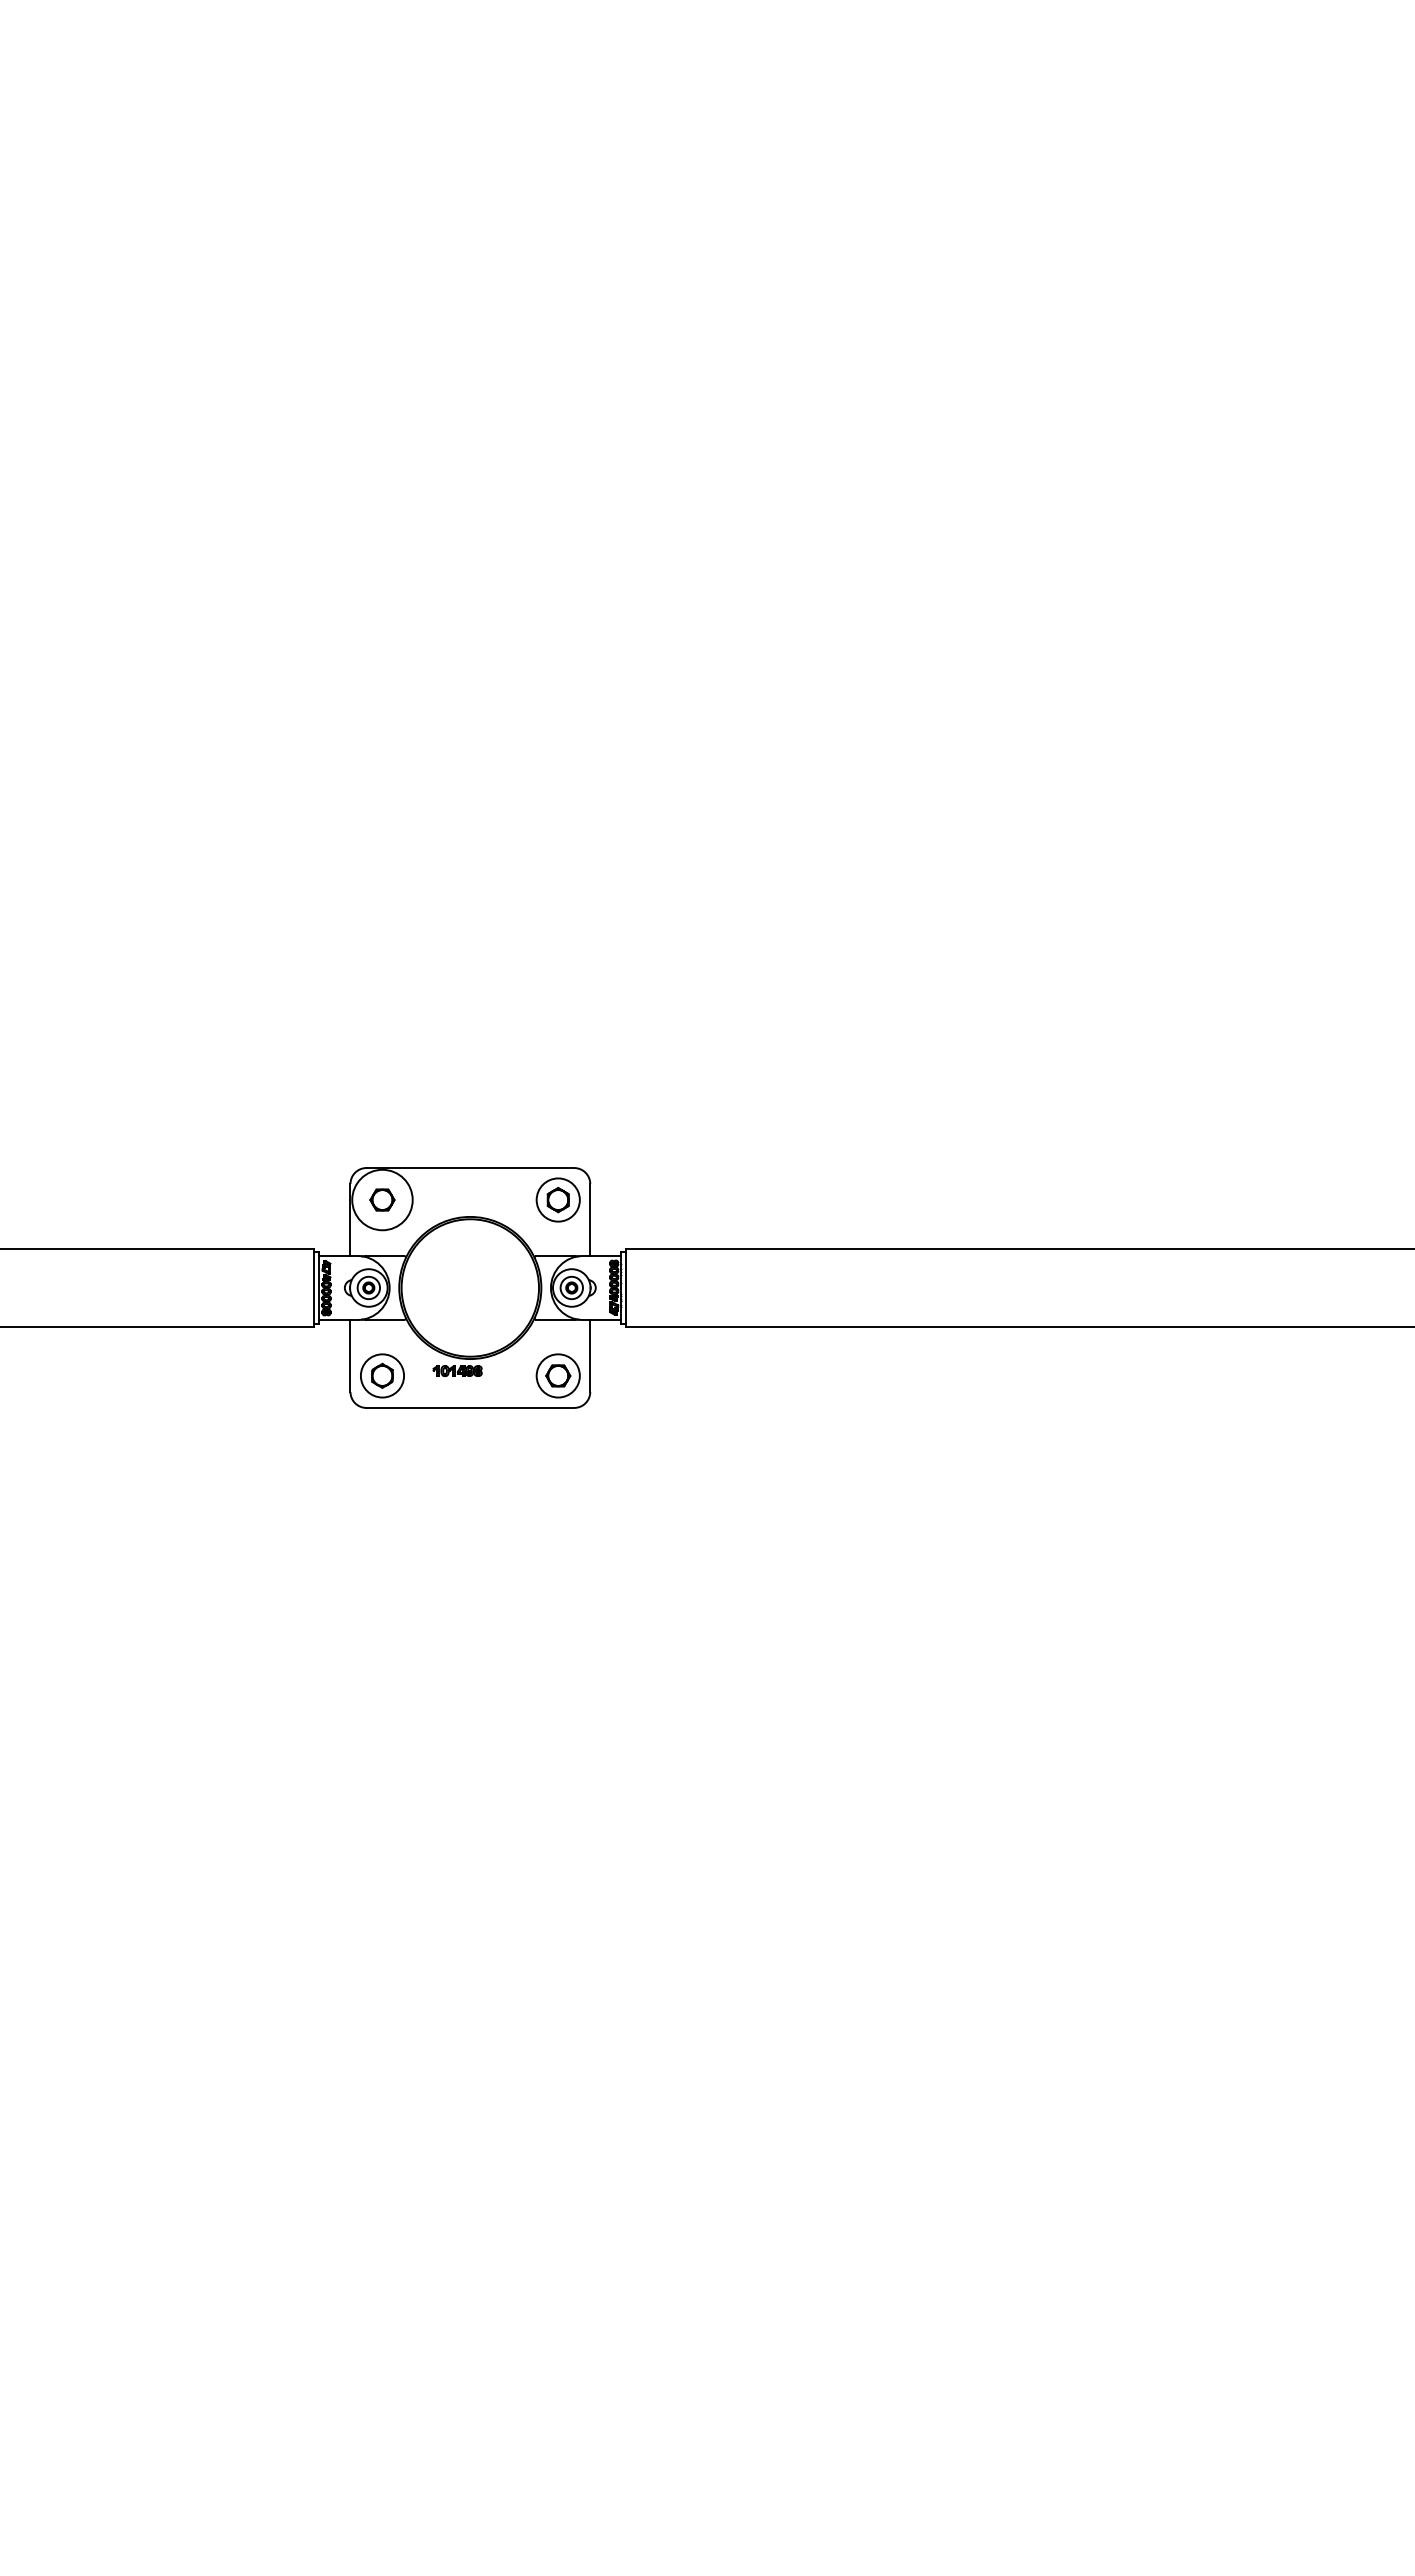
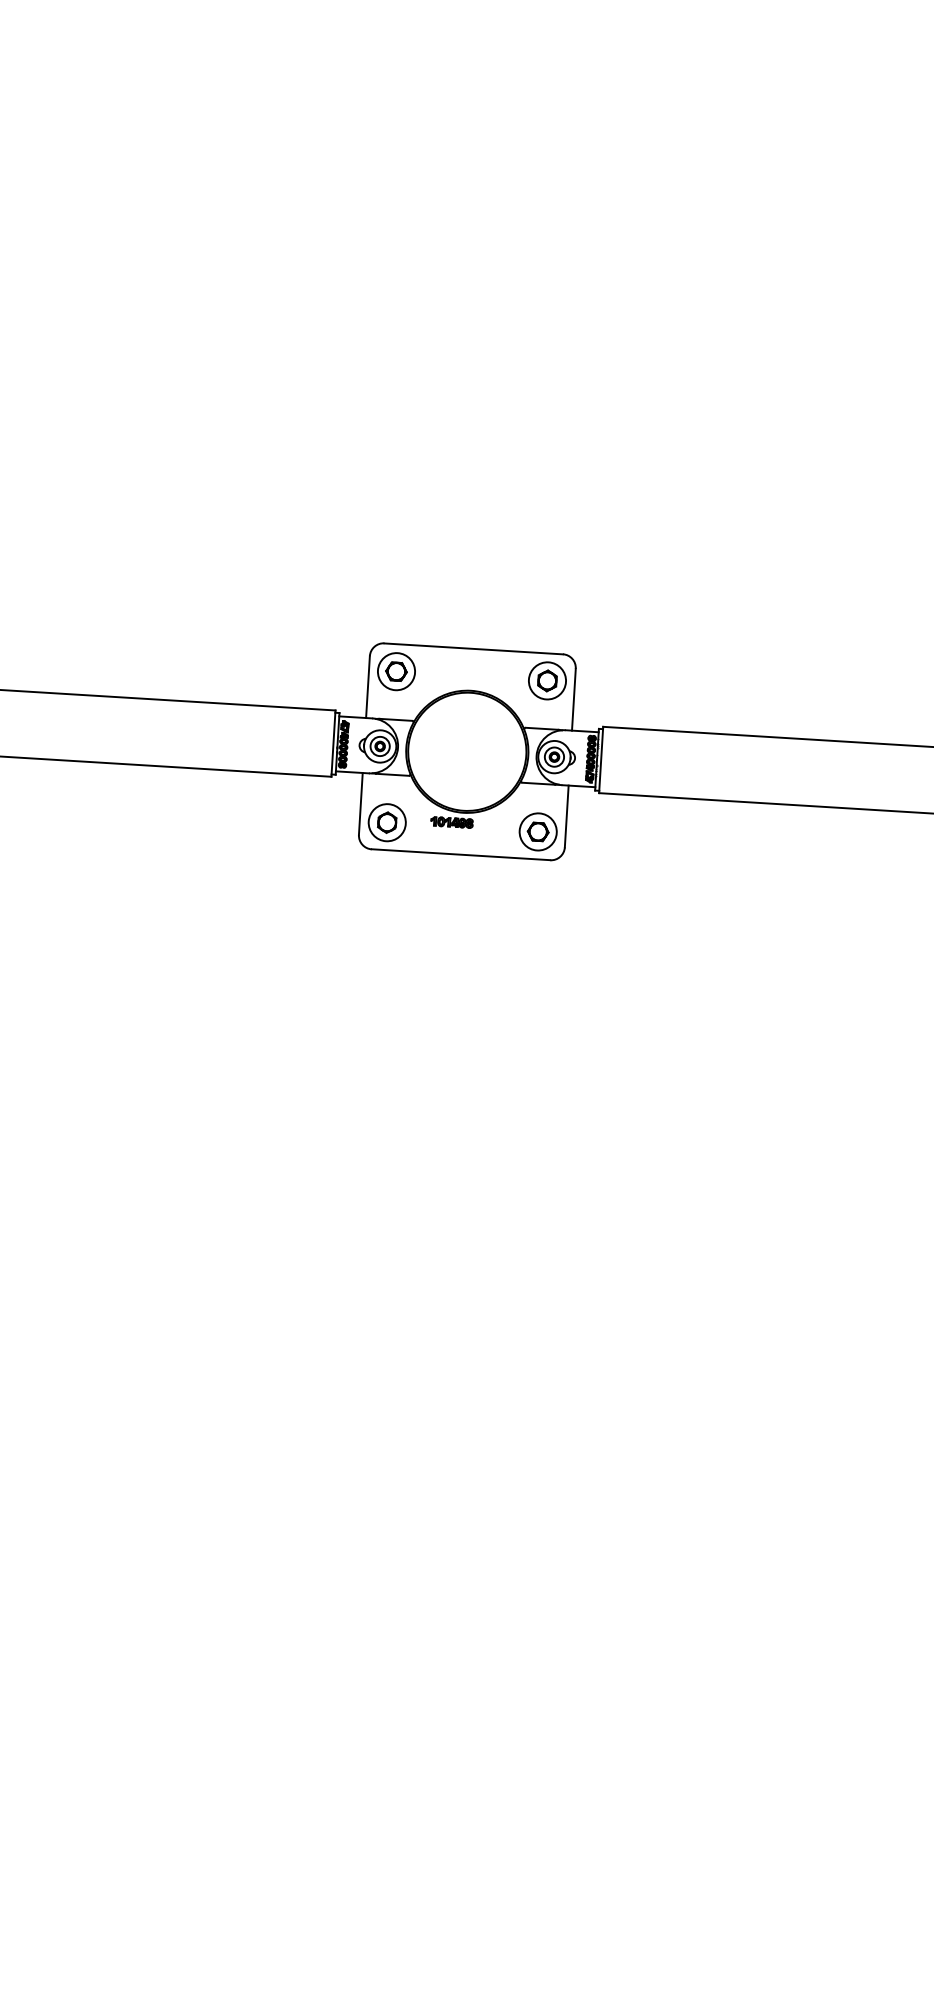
circle: (382, 1199) -> (396, 671), size x0.71

